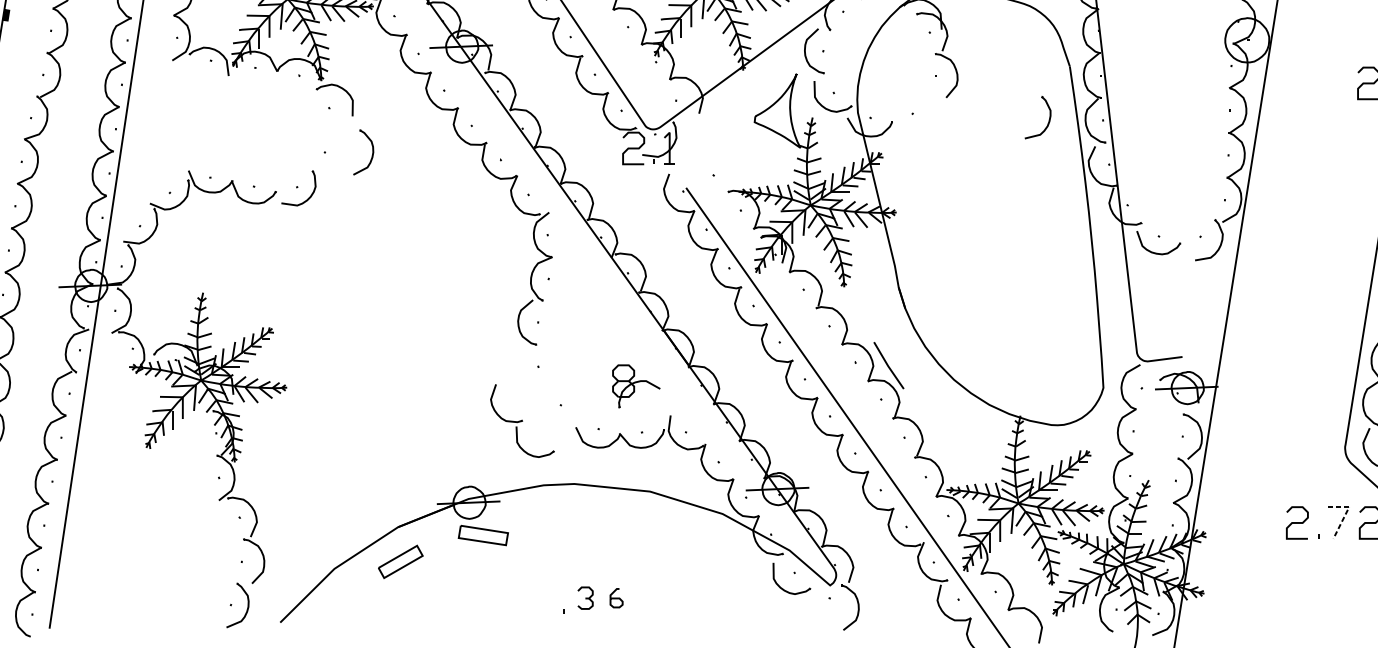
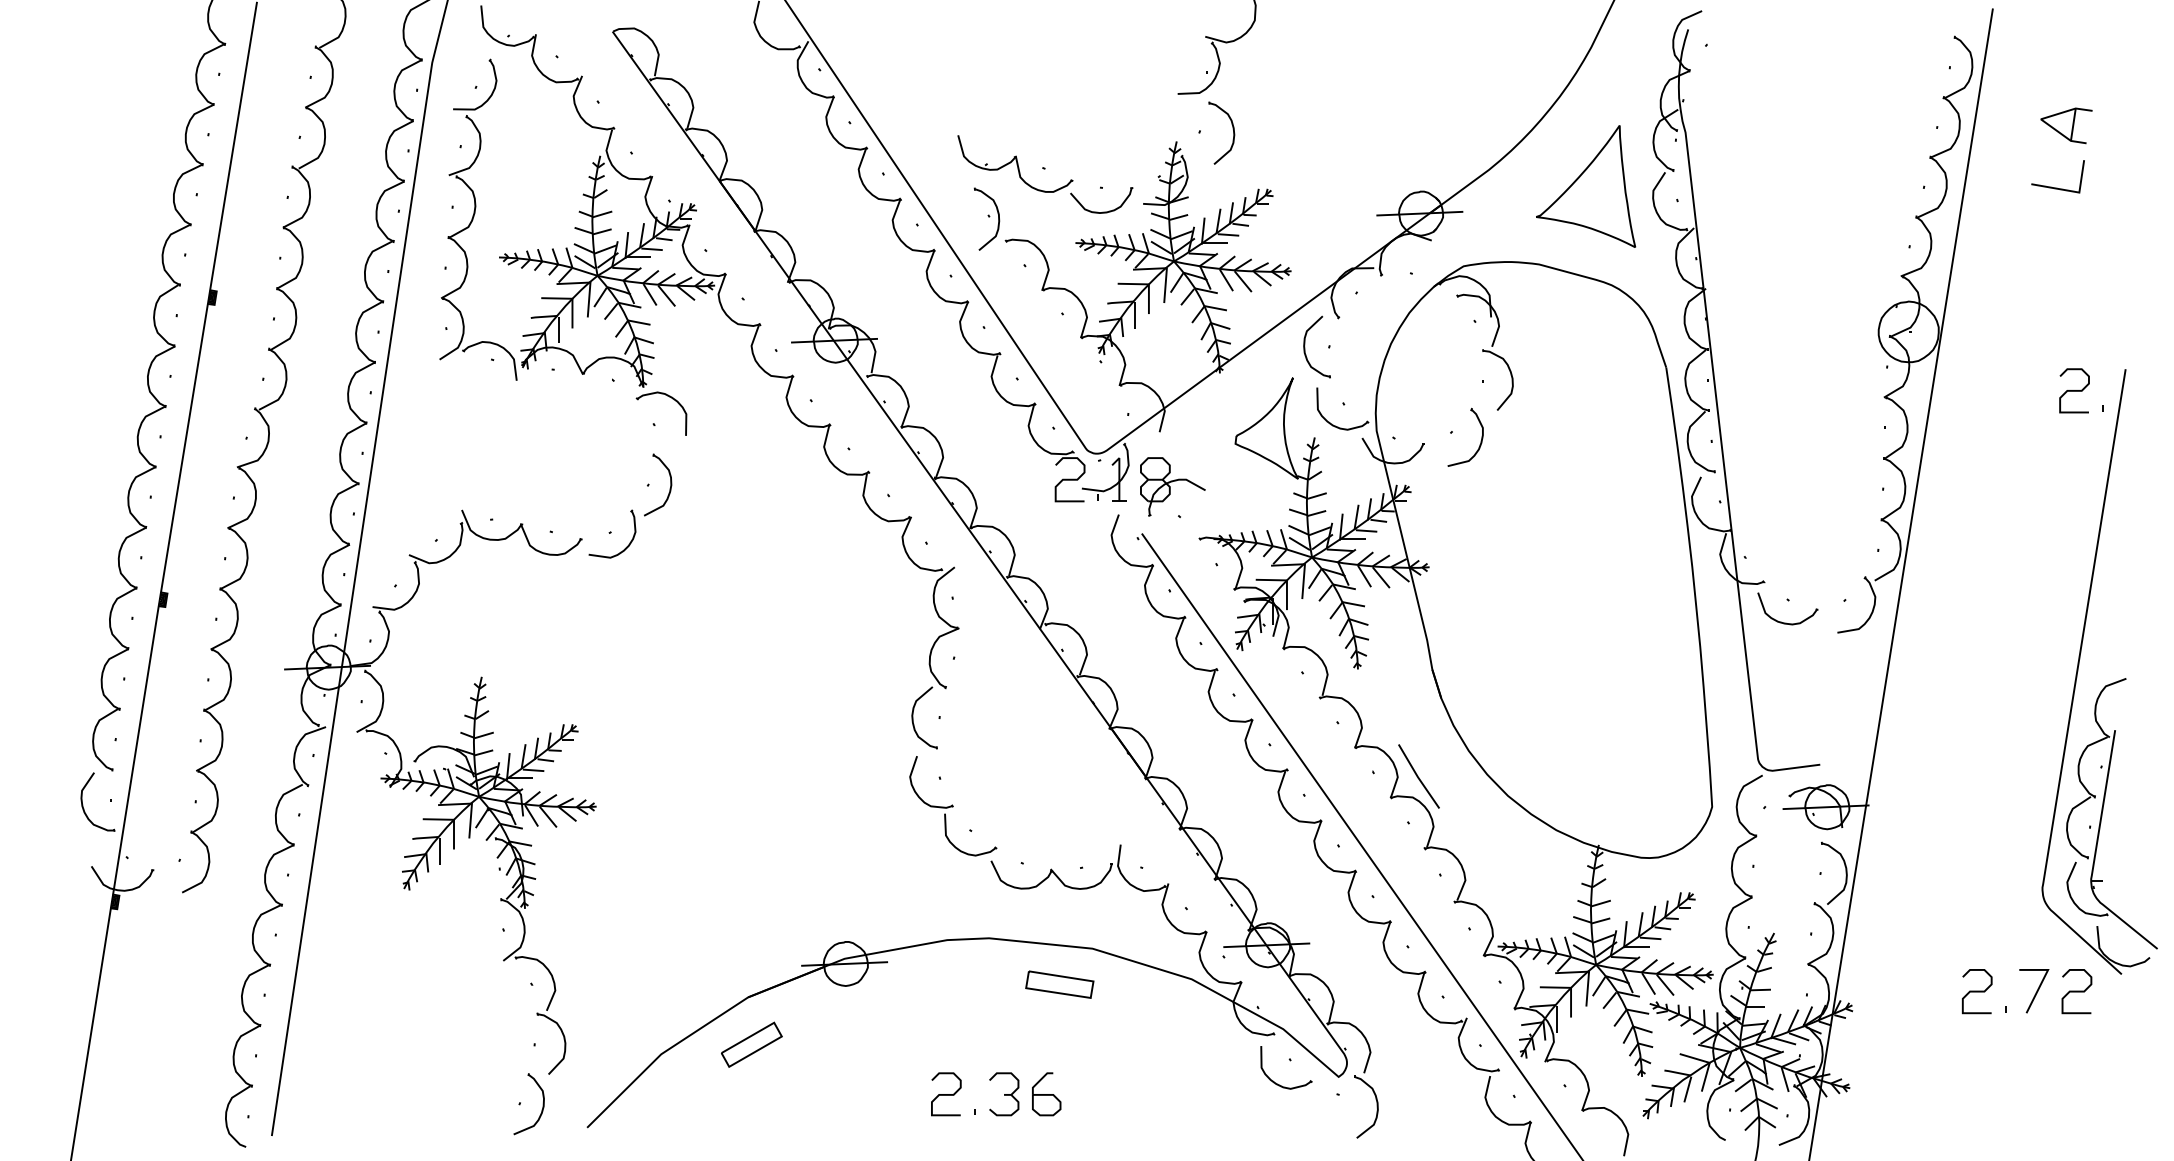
part: (1048, 120) -> (1480, 441), moved
part: (371, 154) -> (669, 488), moved
part: (636, 386) -> (1172, 486), moved
part: (522, 421) -> (953, 806), moved
line: (1345, 513) -> (2043, 978), dashed -> solid
part: (483, 535) -> (1059, 984), moved
curve: (543, 598) -> (946, 1094), added
part: (585, 598) -> (1004, 1094), size x1.43
part: (616, 598) -> (1046, 1094), size x1.67

